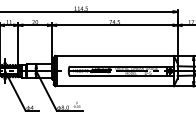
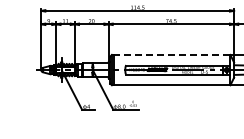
line: (114, 55) -> (170, 54), solid -> dashed

